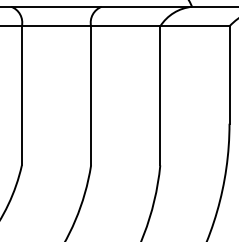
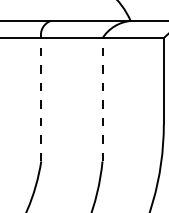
line: (91, 95) -> (41, 99), solid -> dashed
line: (160, 95) -> (102, 99), solid -> dashed

